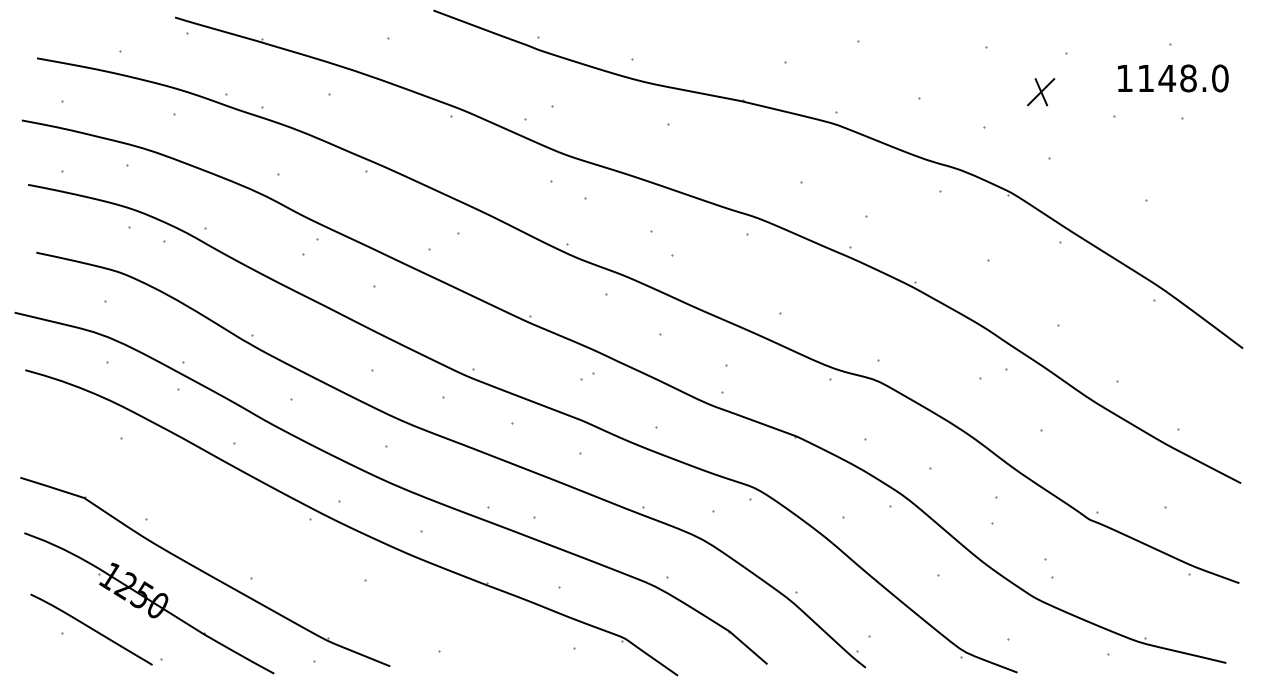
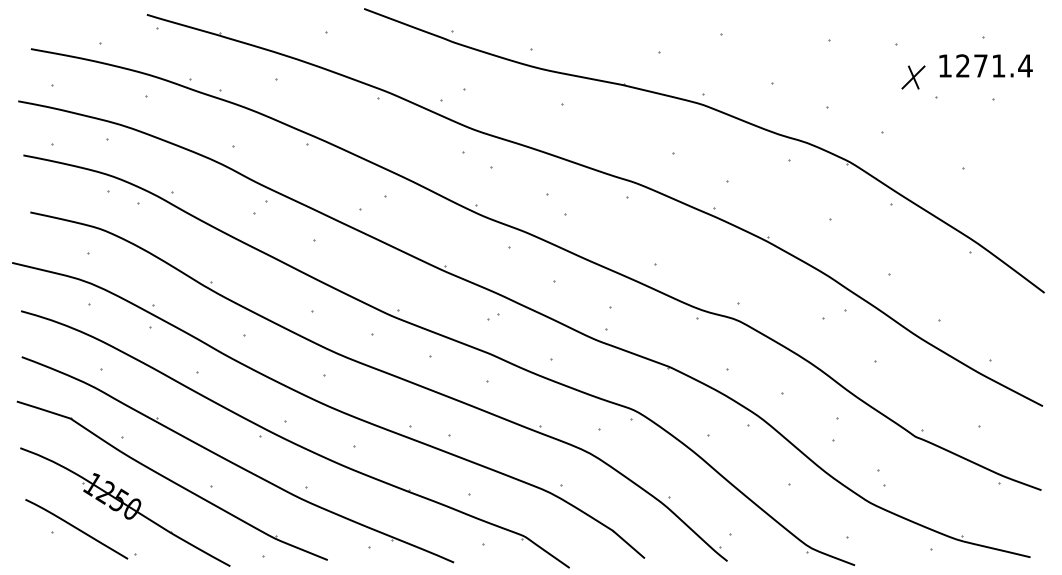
text: (1183, 78) -> (994, 66), 1148.0 -> 1271.4
part: (1041, 92) -> (913, 77), moved
part: (283, 546) -> (238, 459), added

